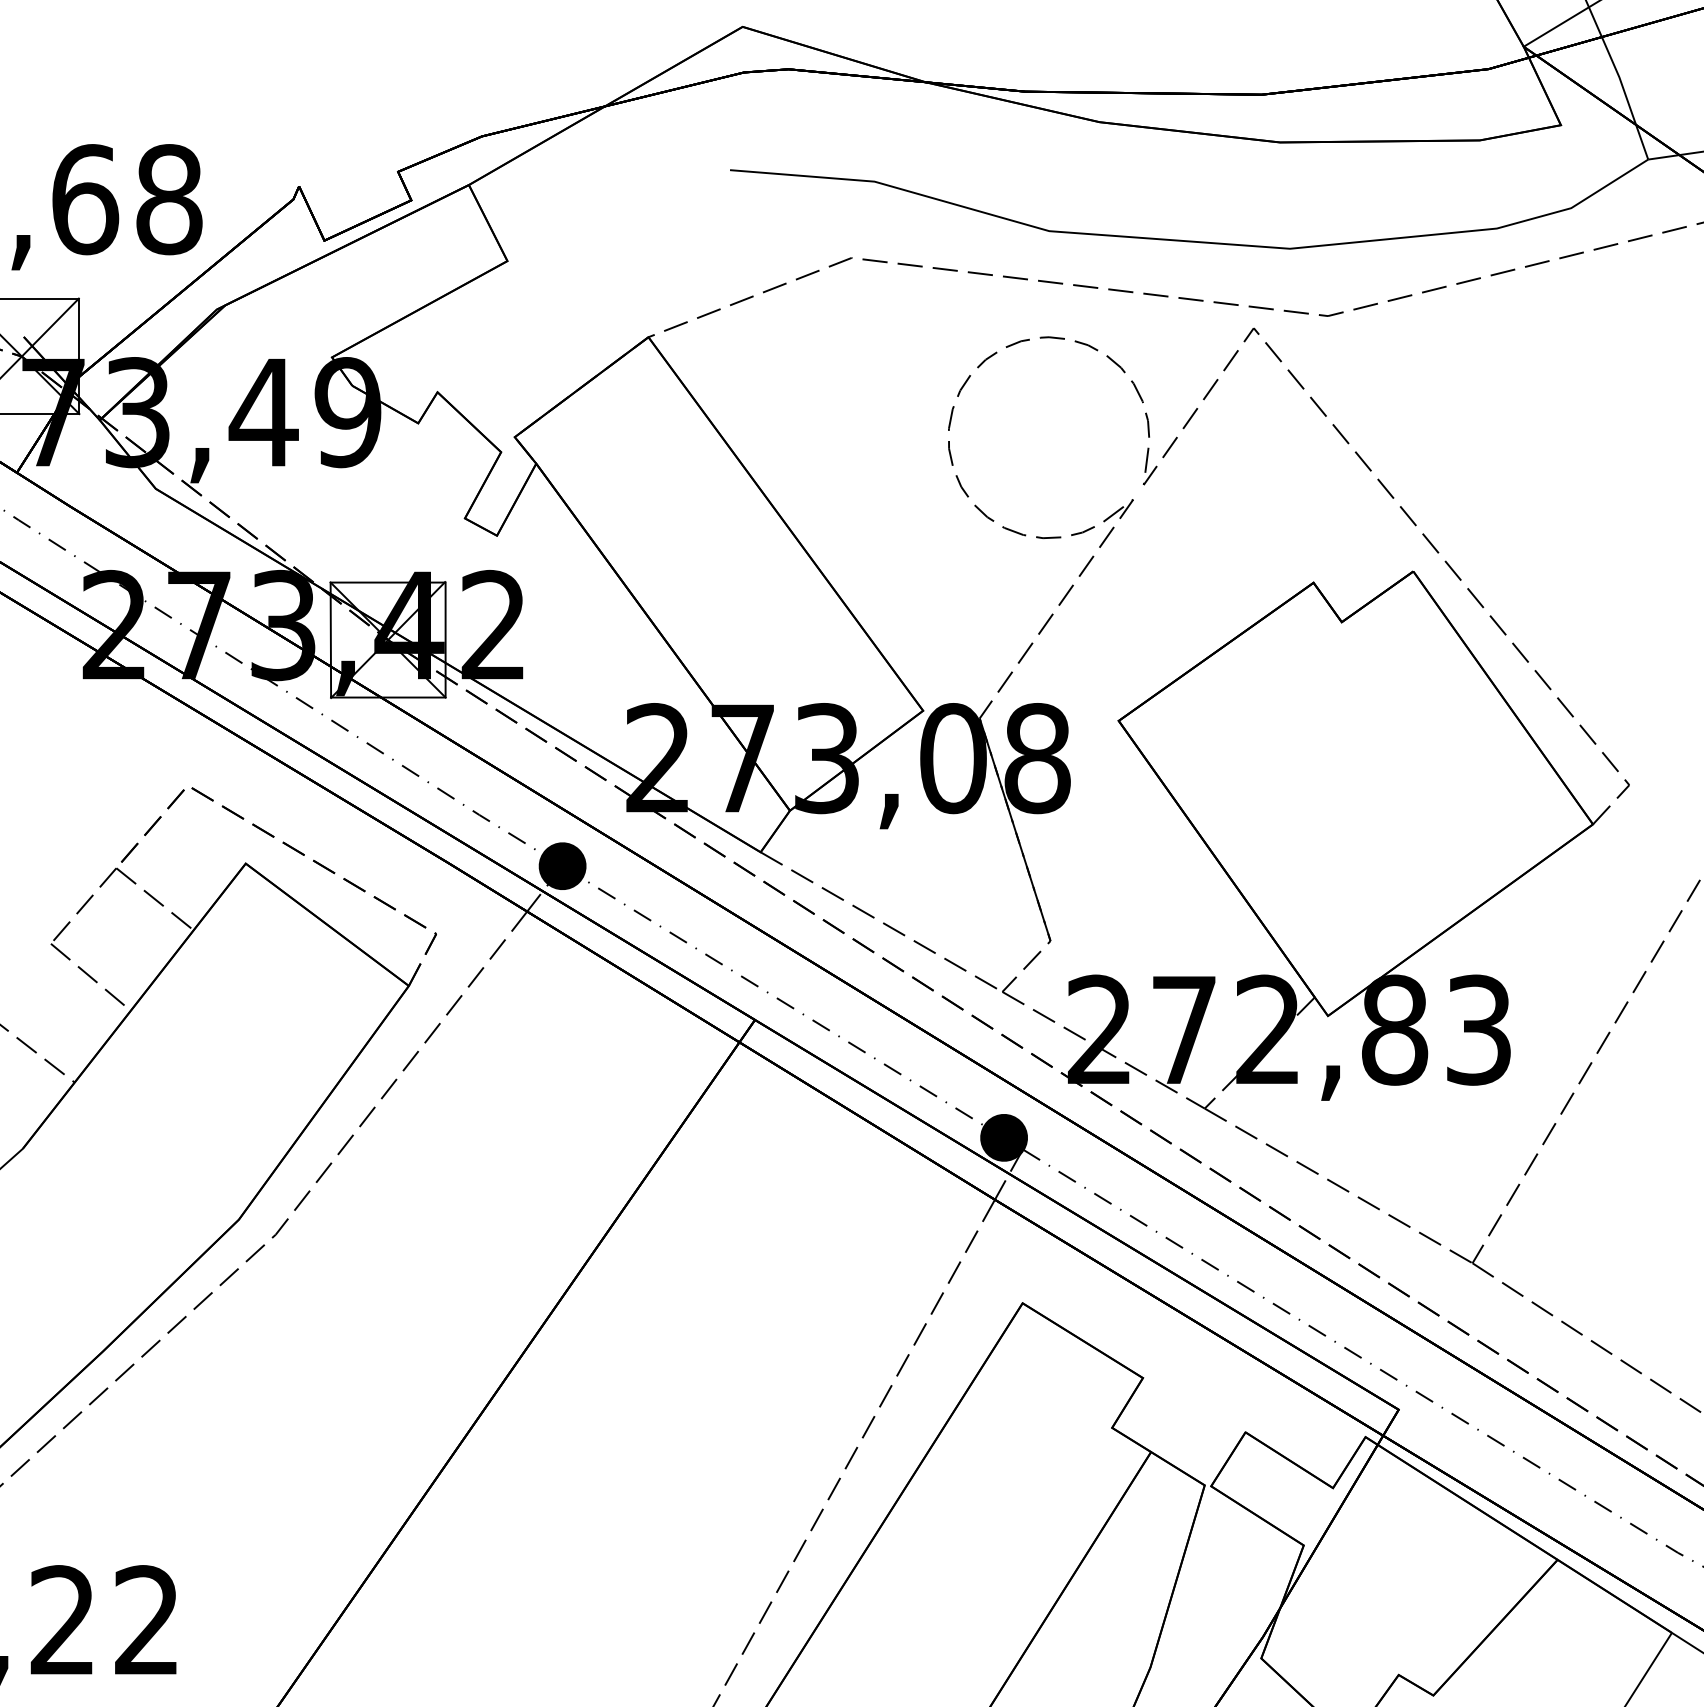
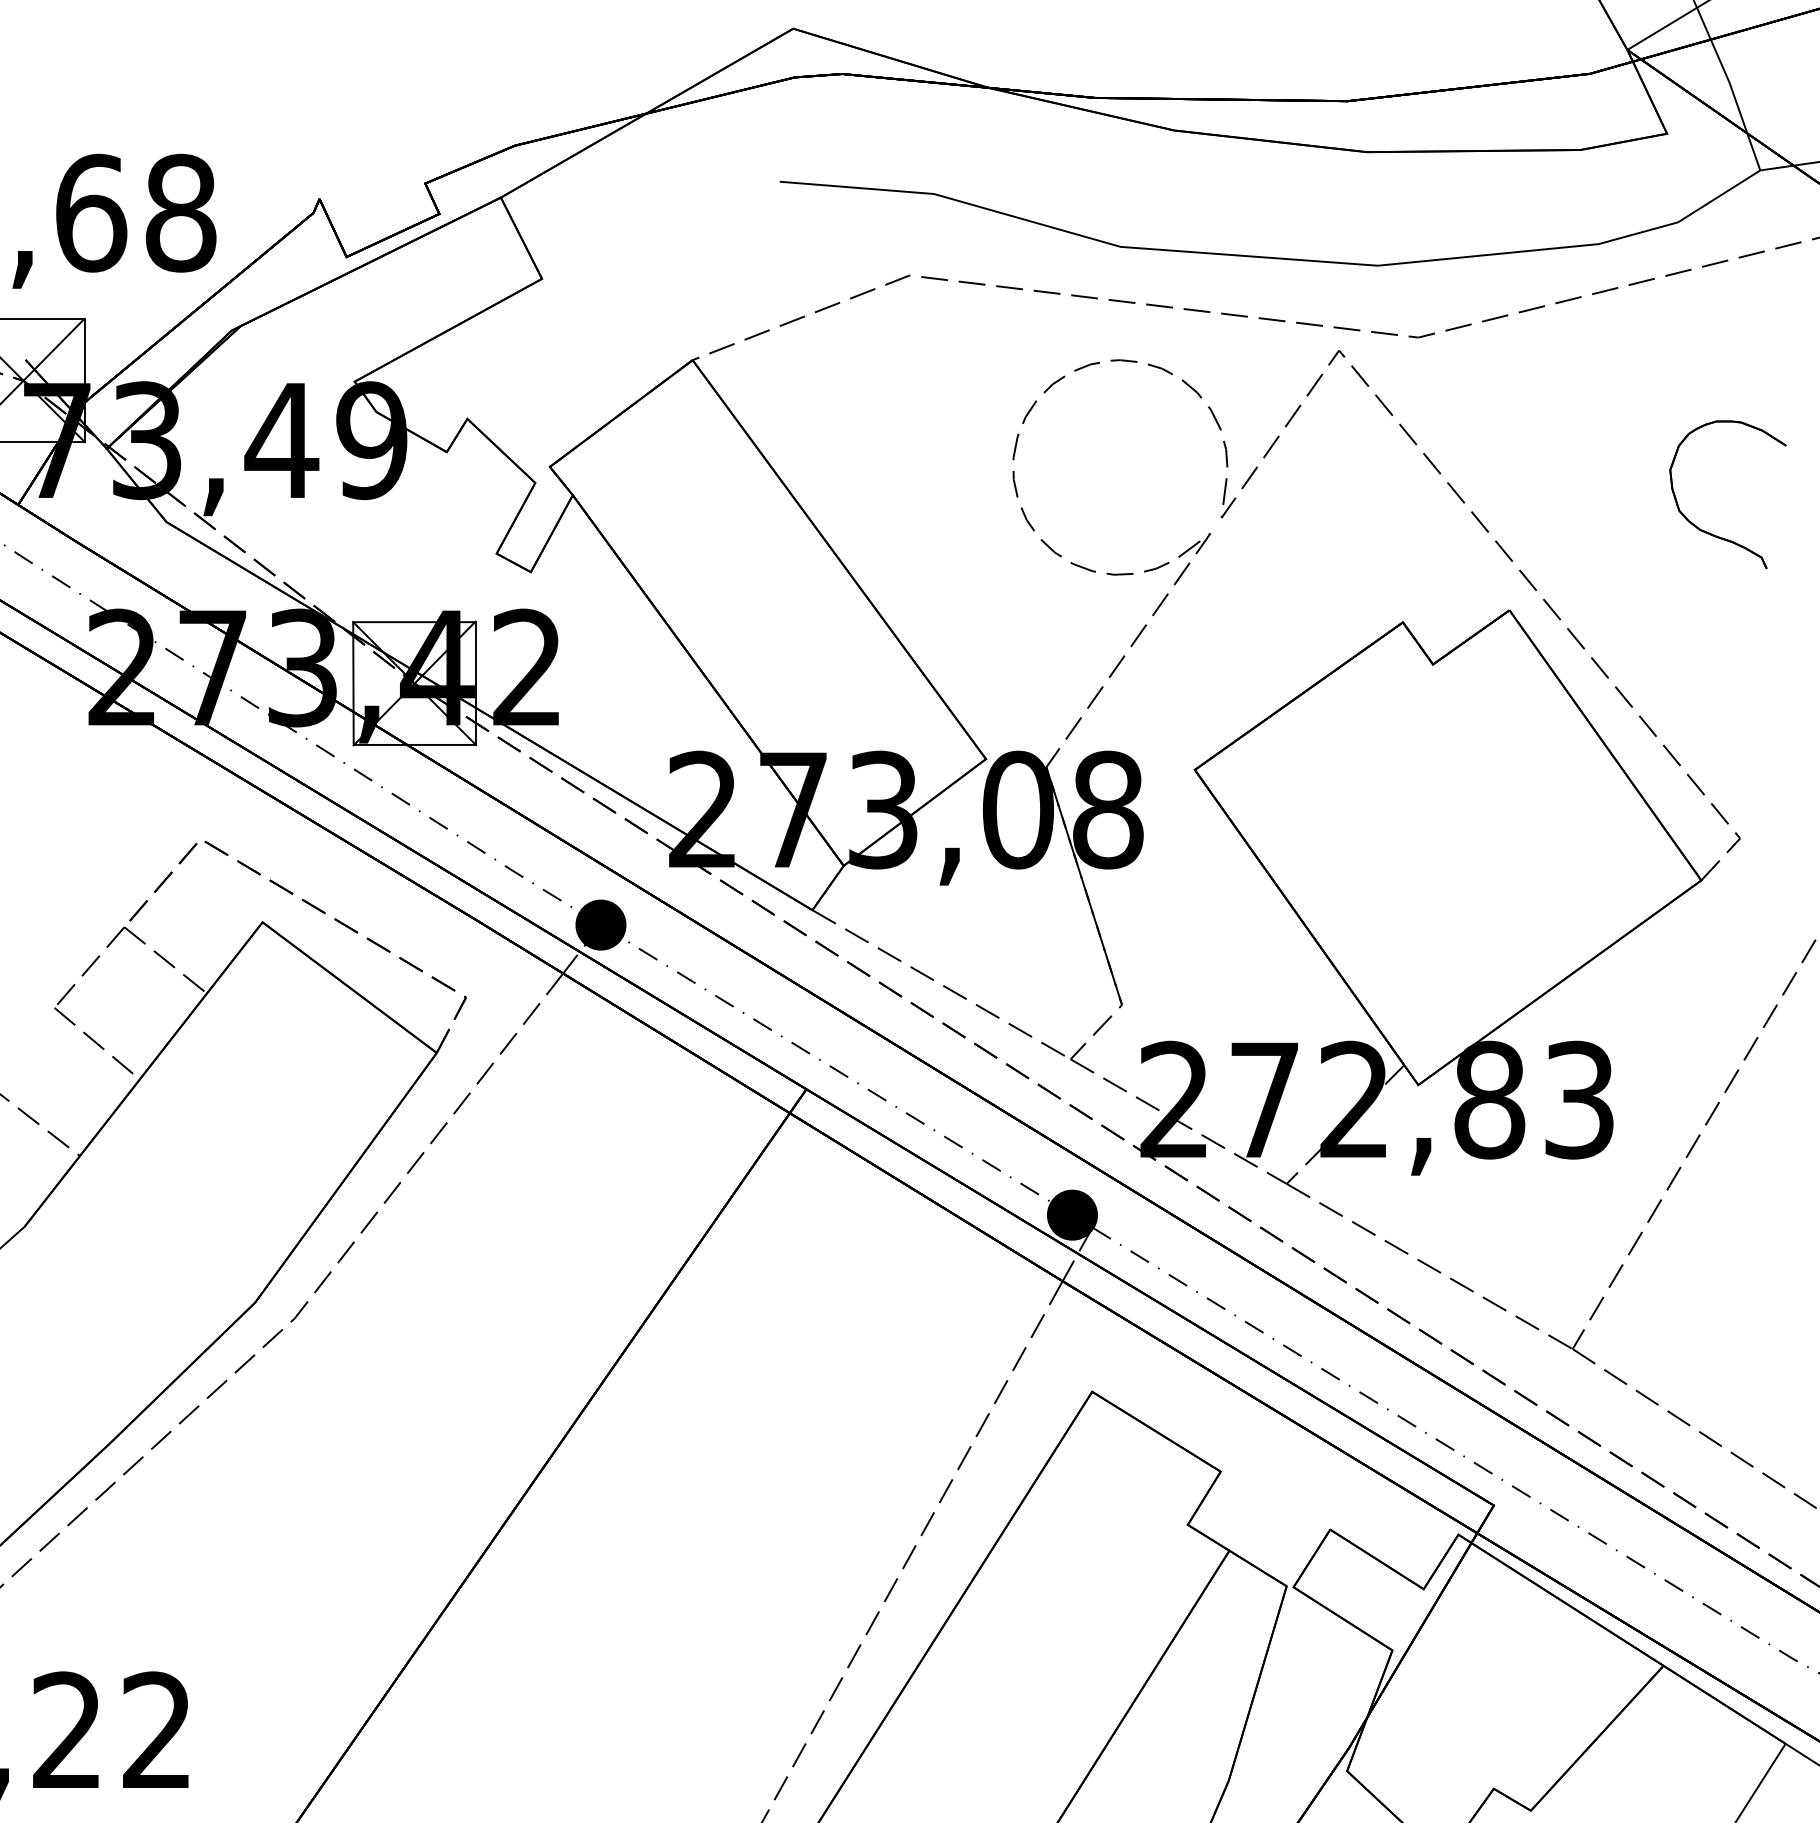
part: (1600, 498) -> (1709, 532), added

